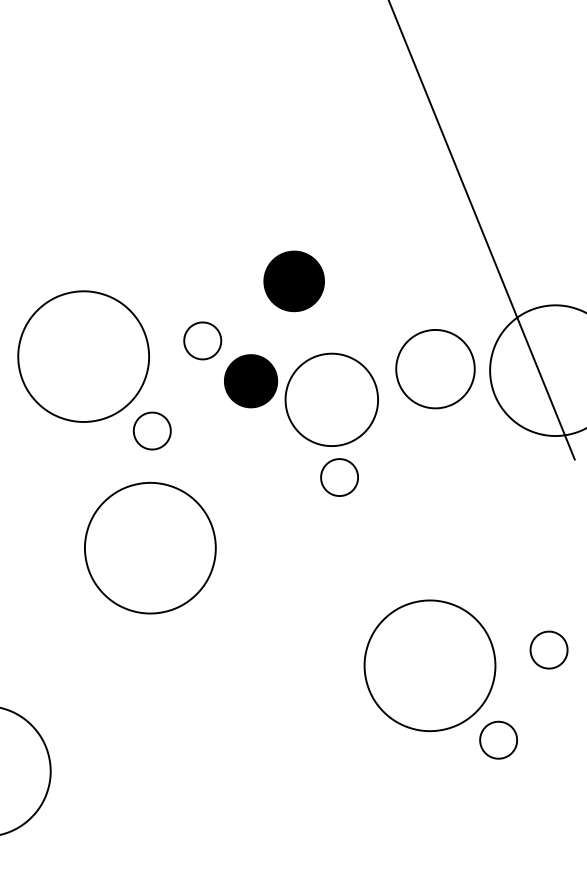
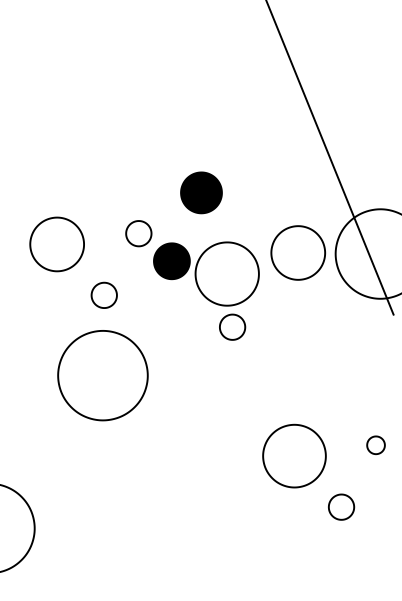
part: (82, 356) -> (56, 244), size x0.6
part: (548, 648) -> (375, 444), size x0.7
part: (430, 664) -> (294, 455), size x0.7

